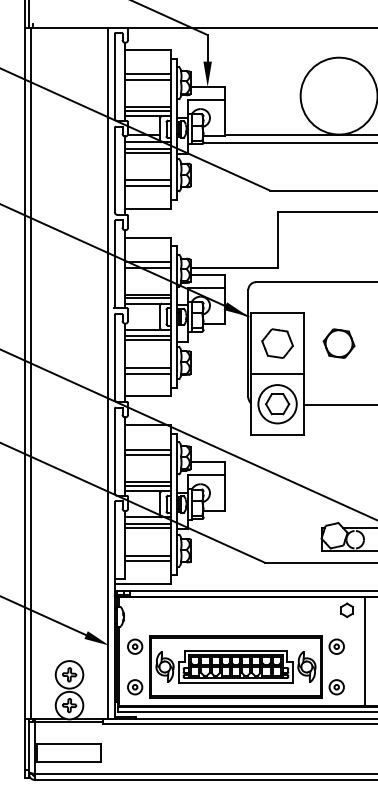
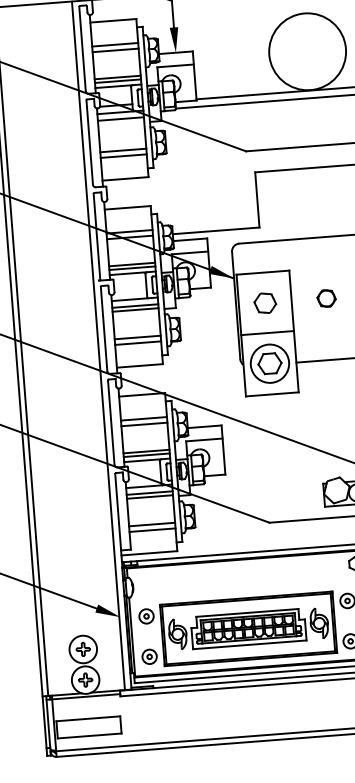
line: (147, 152) -> (120, 122), removed
part: (277, 343) -> (265, 303), size x0.7
part: (338, 343) -> (326, 298), size x0.6

